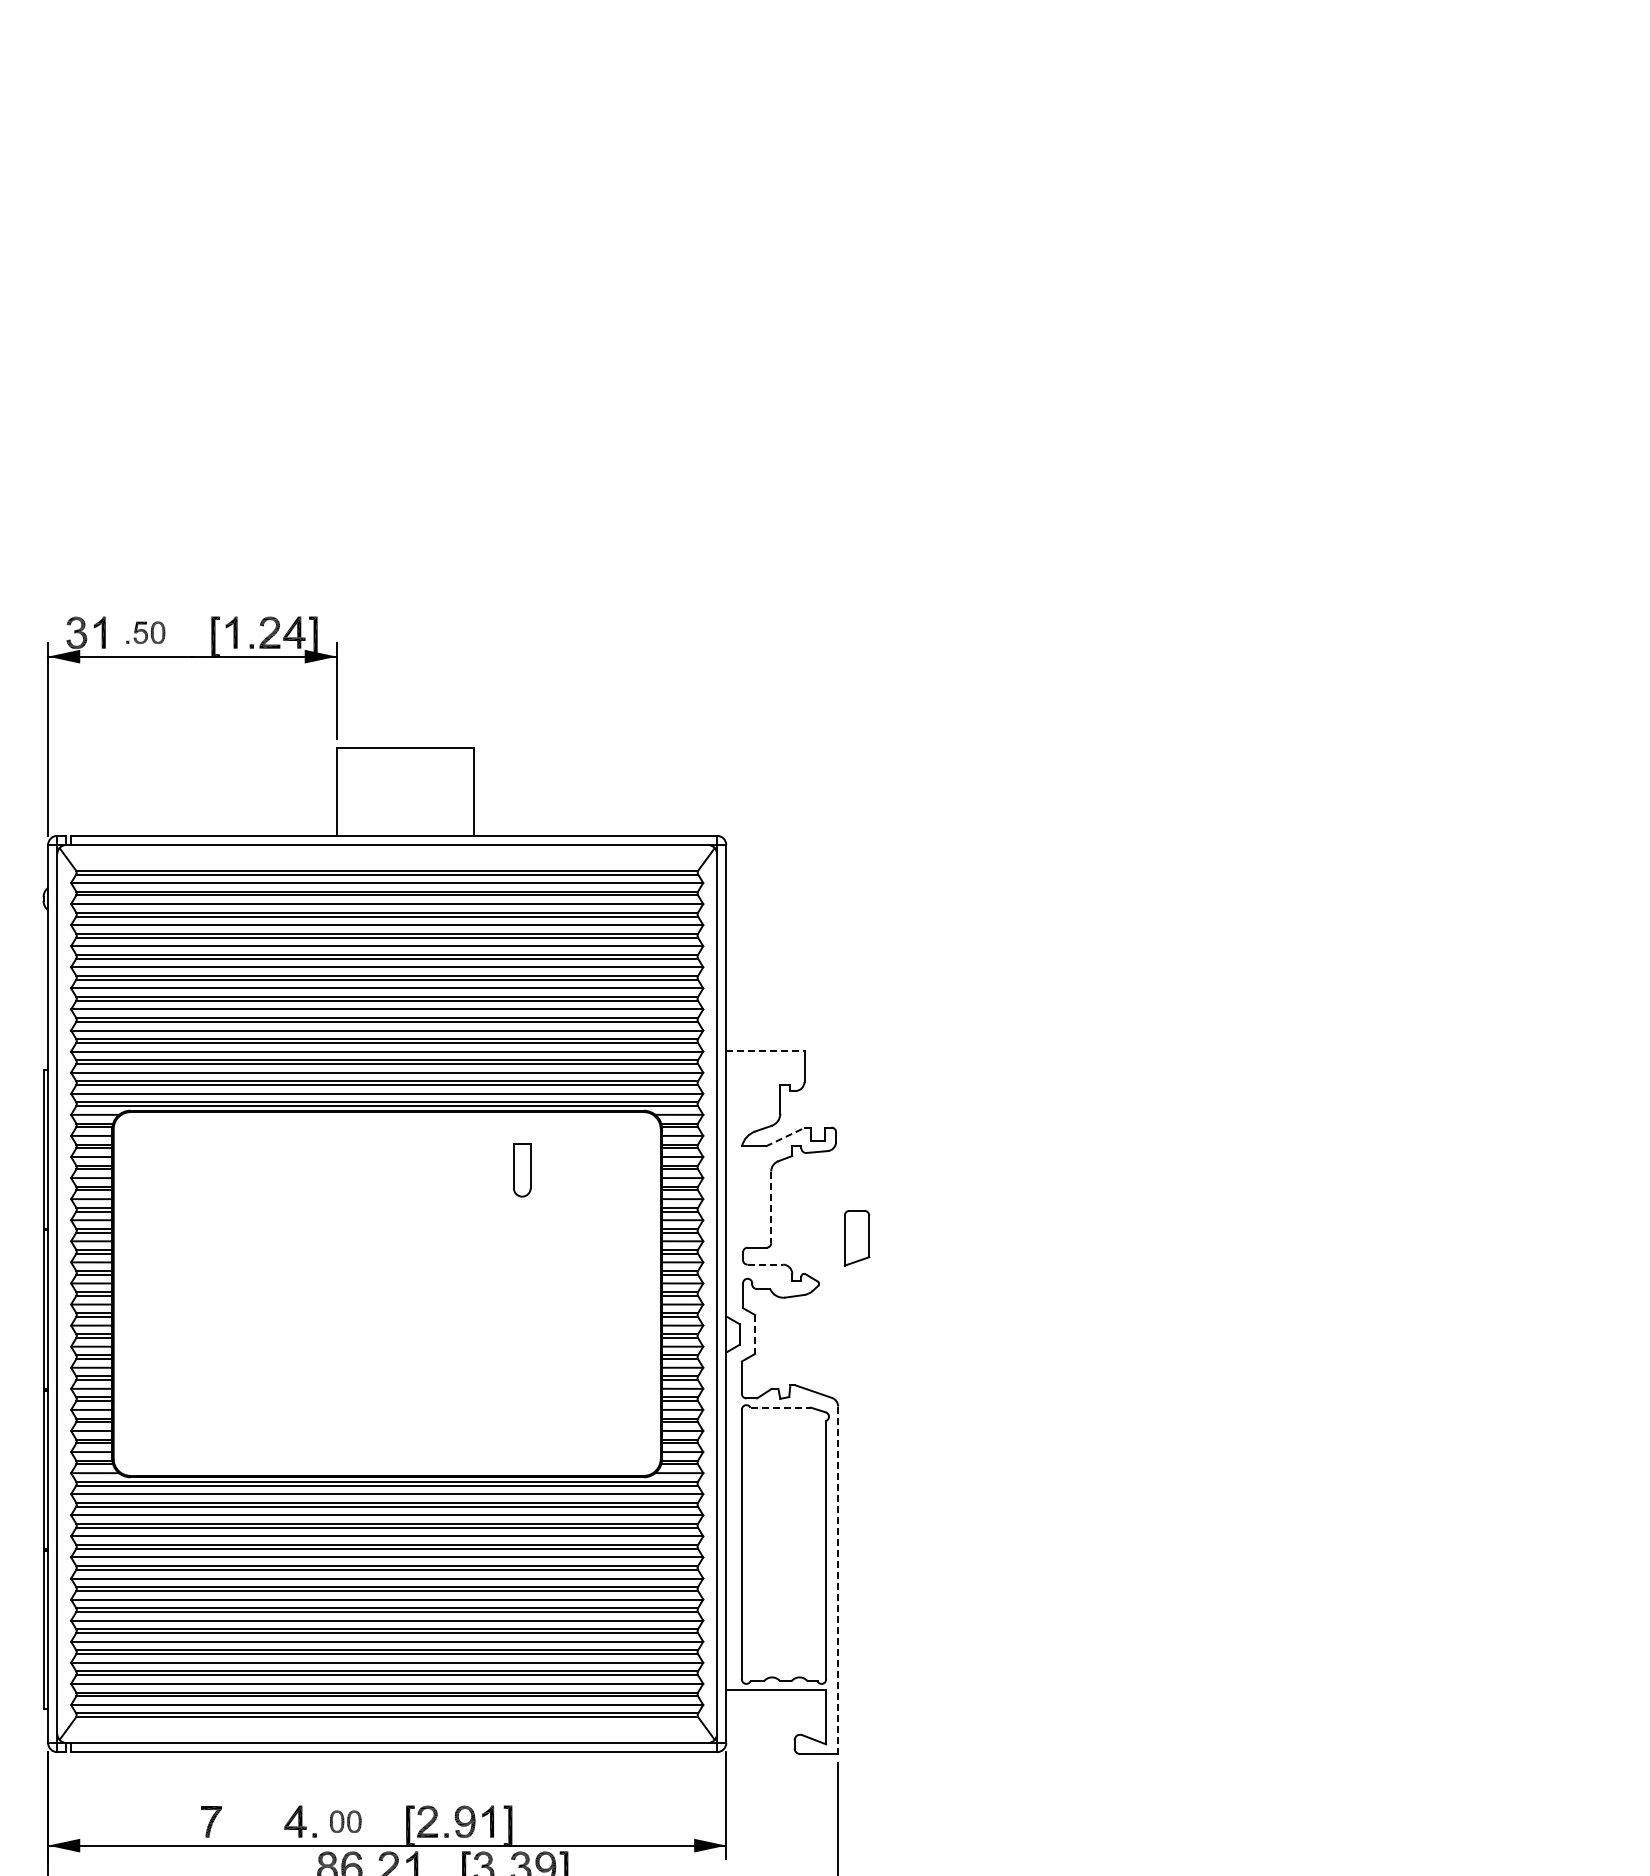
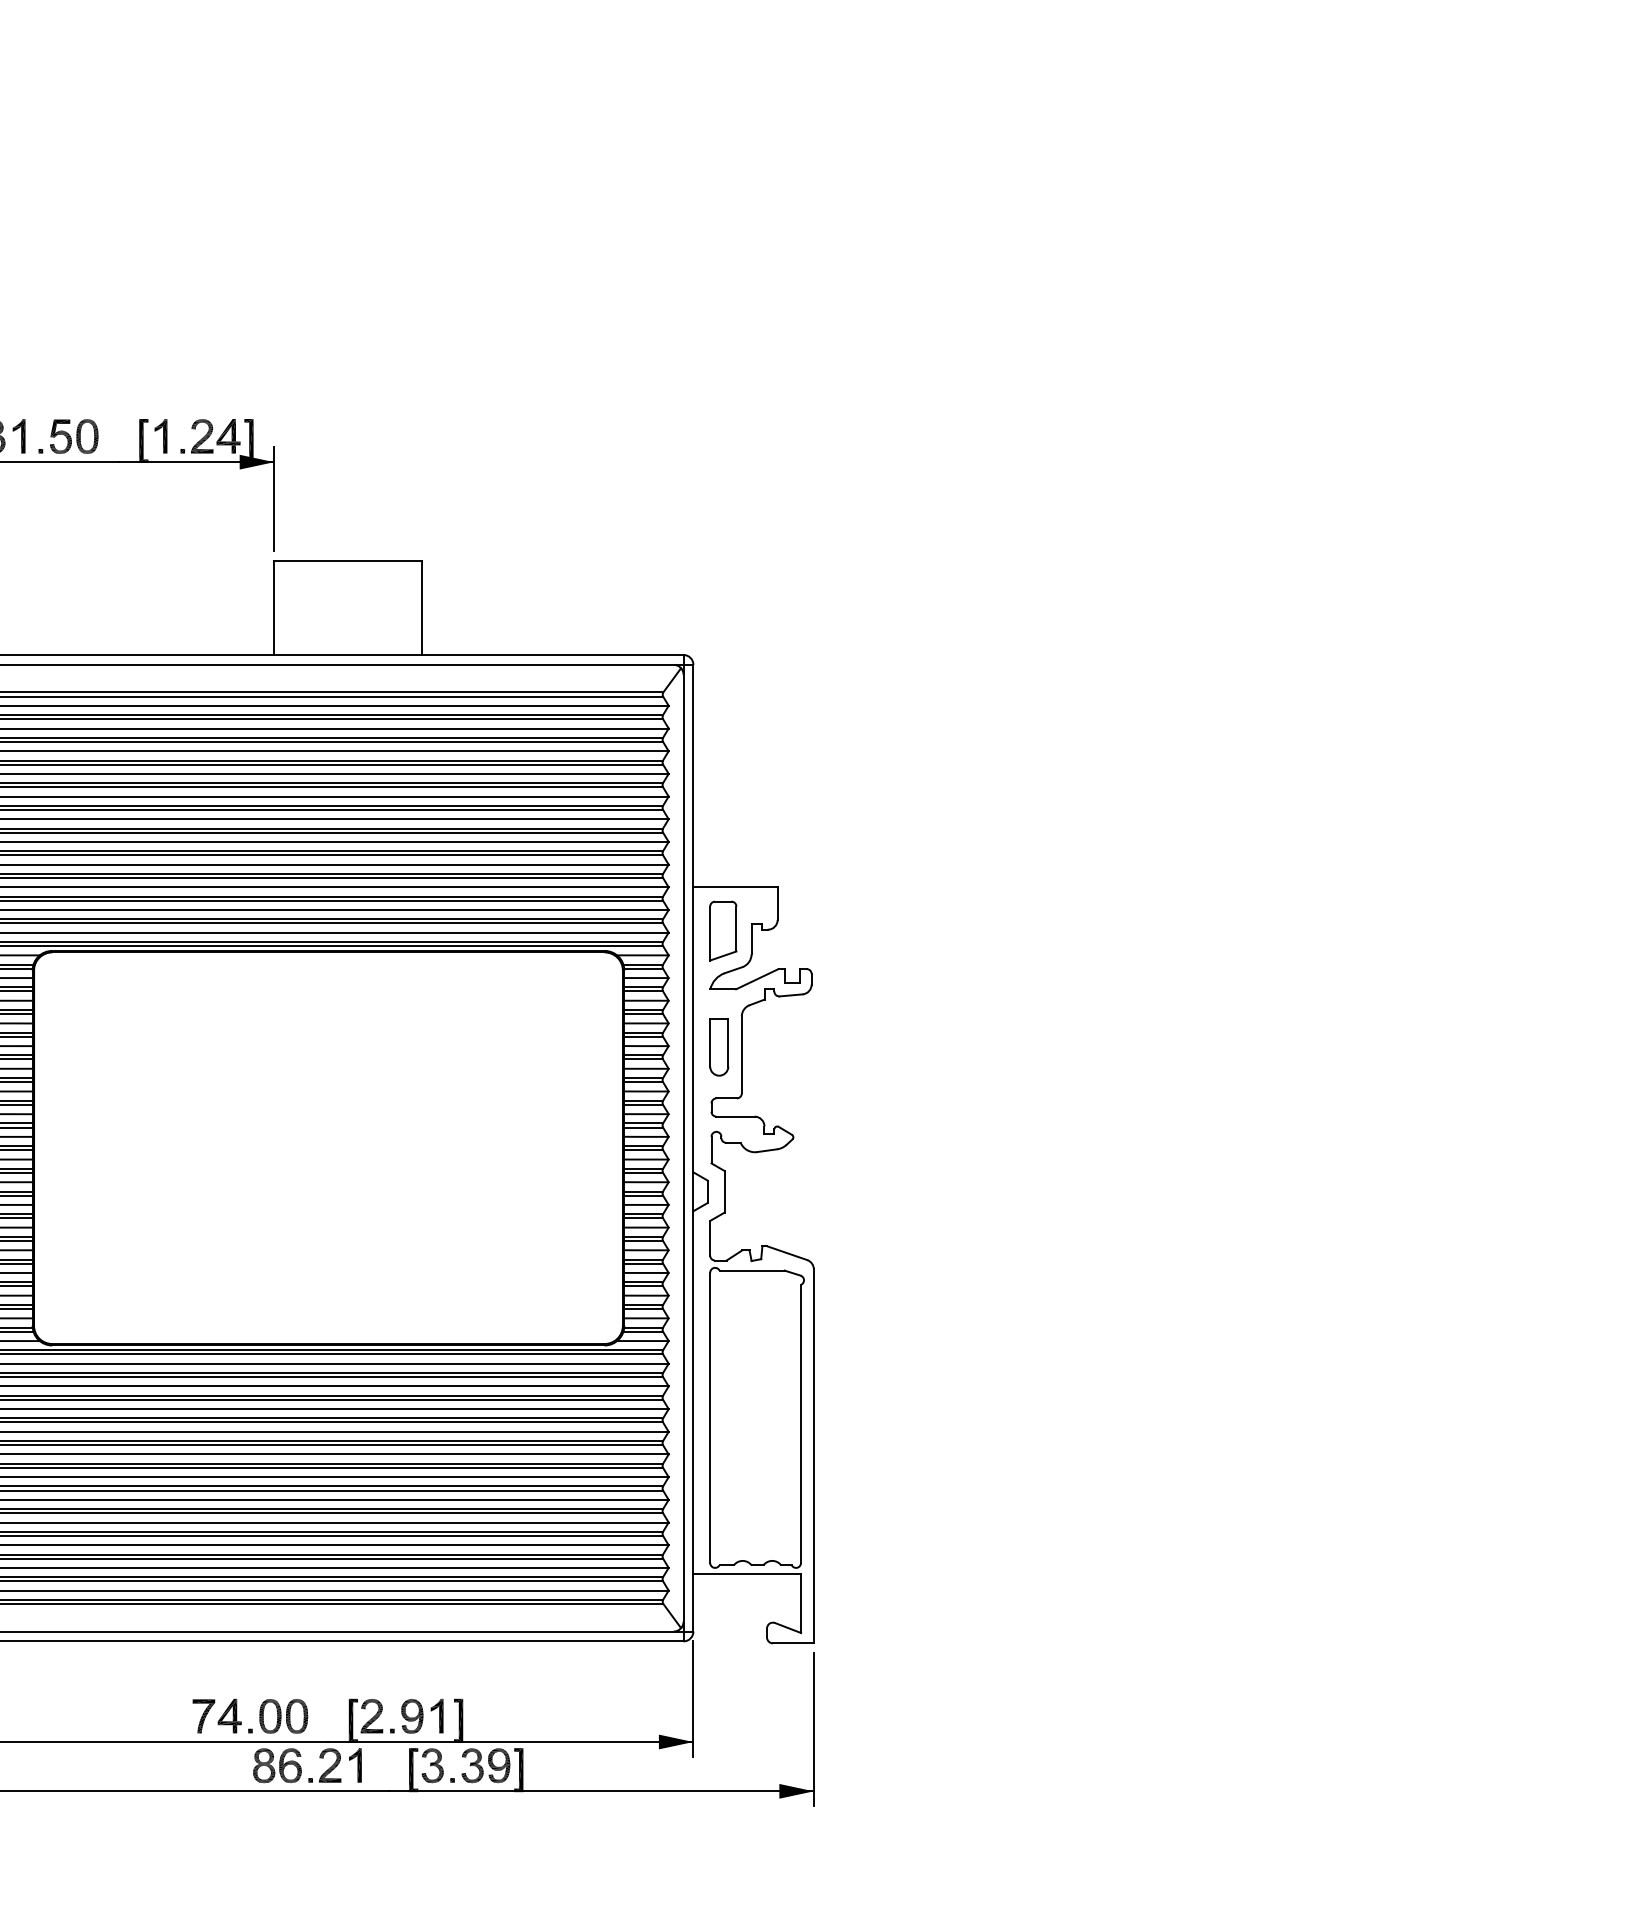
part: (145, 632) -> (68, 436), size x1.43
line: (765, 1051) -> (735, 887), dashed -> solid
line: (785, 1136) -> (757, 978), dashed -> solid
part: (522, 1170) -> (719, 1047), moved
line: (771, 1207) -> (742, 1055), dashed -> solid
part: (856, 1238) -> (722, 931), moved
line: (765, 1264) -> (735, 1116), dashed -> solid
line: (755, 1335) -> (724, 1192), dashed -> solid
line: (781, 1407) -> (752, 1270), dashed -> solid
line: (838, 1580) -> (814, 1456), dashed -> solid
part: (211, 1821) -> (203, 1716), moved
part: (345, 1821) -> (283, 1716), size x1.43

